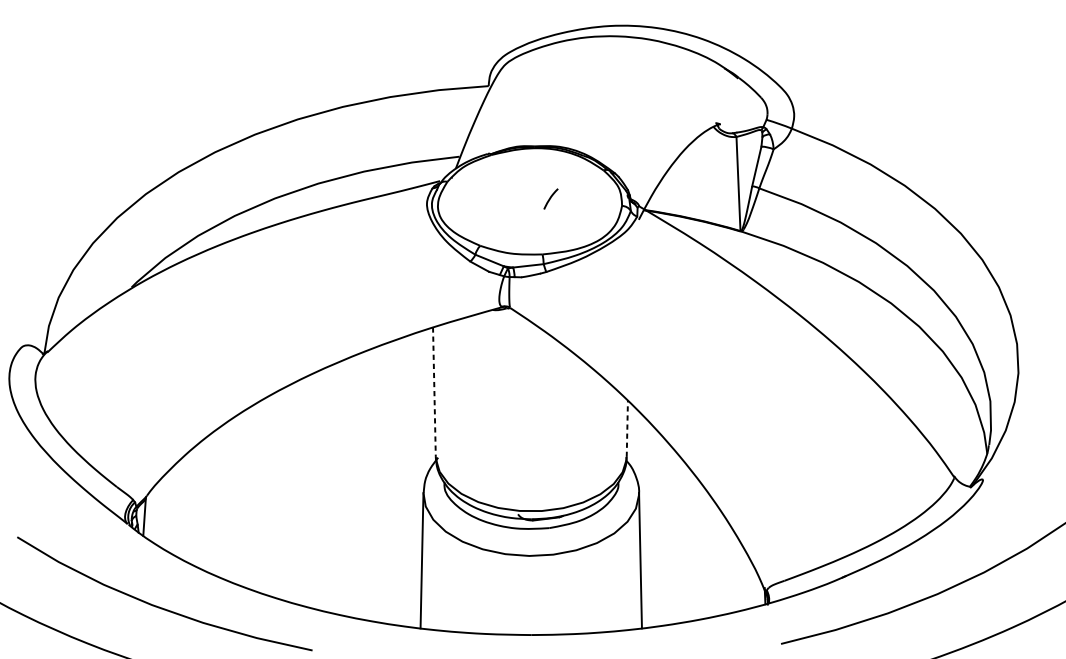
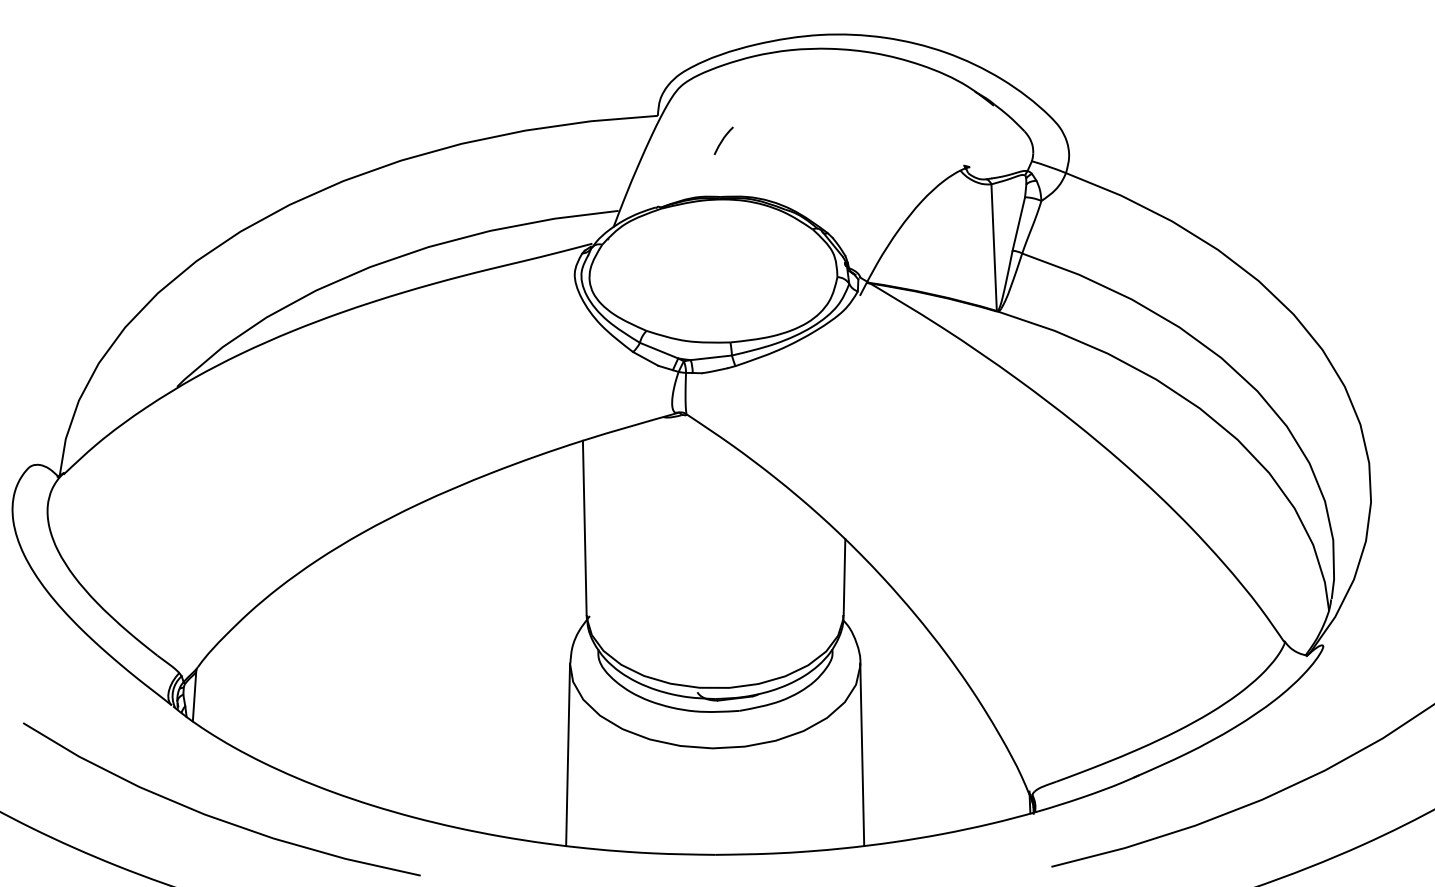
curve: (550, 198) -> (723, 140), moved
line: (434, 392) -> (584, 528), dashed -> solid
line: (627, 429) -> (844, 577), dashed -> solid

